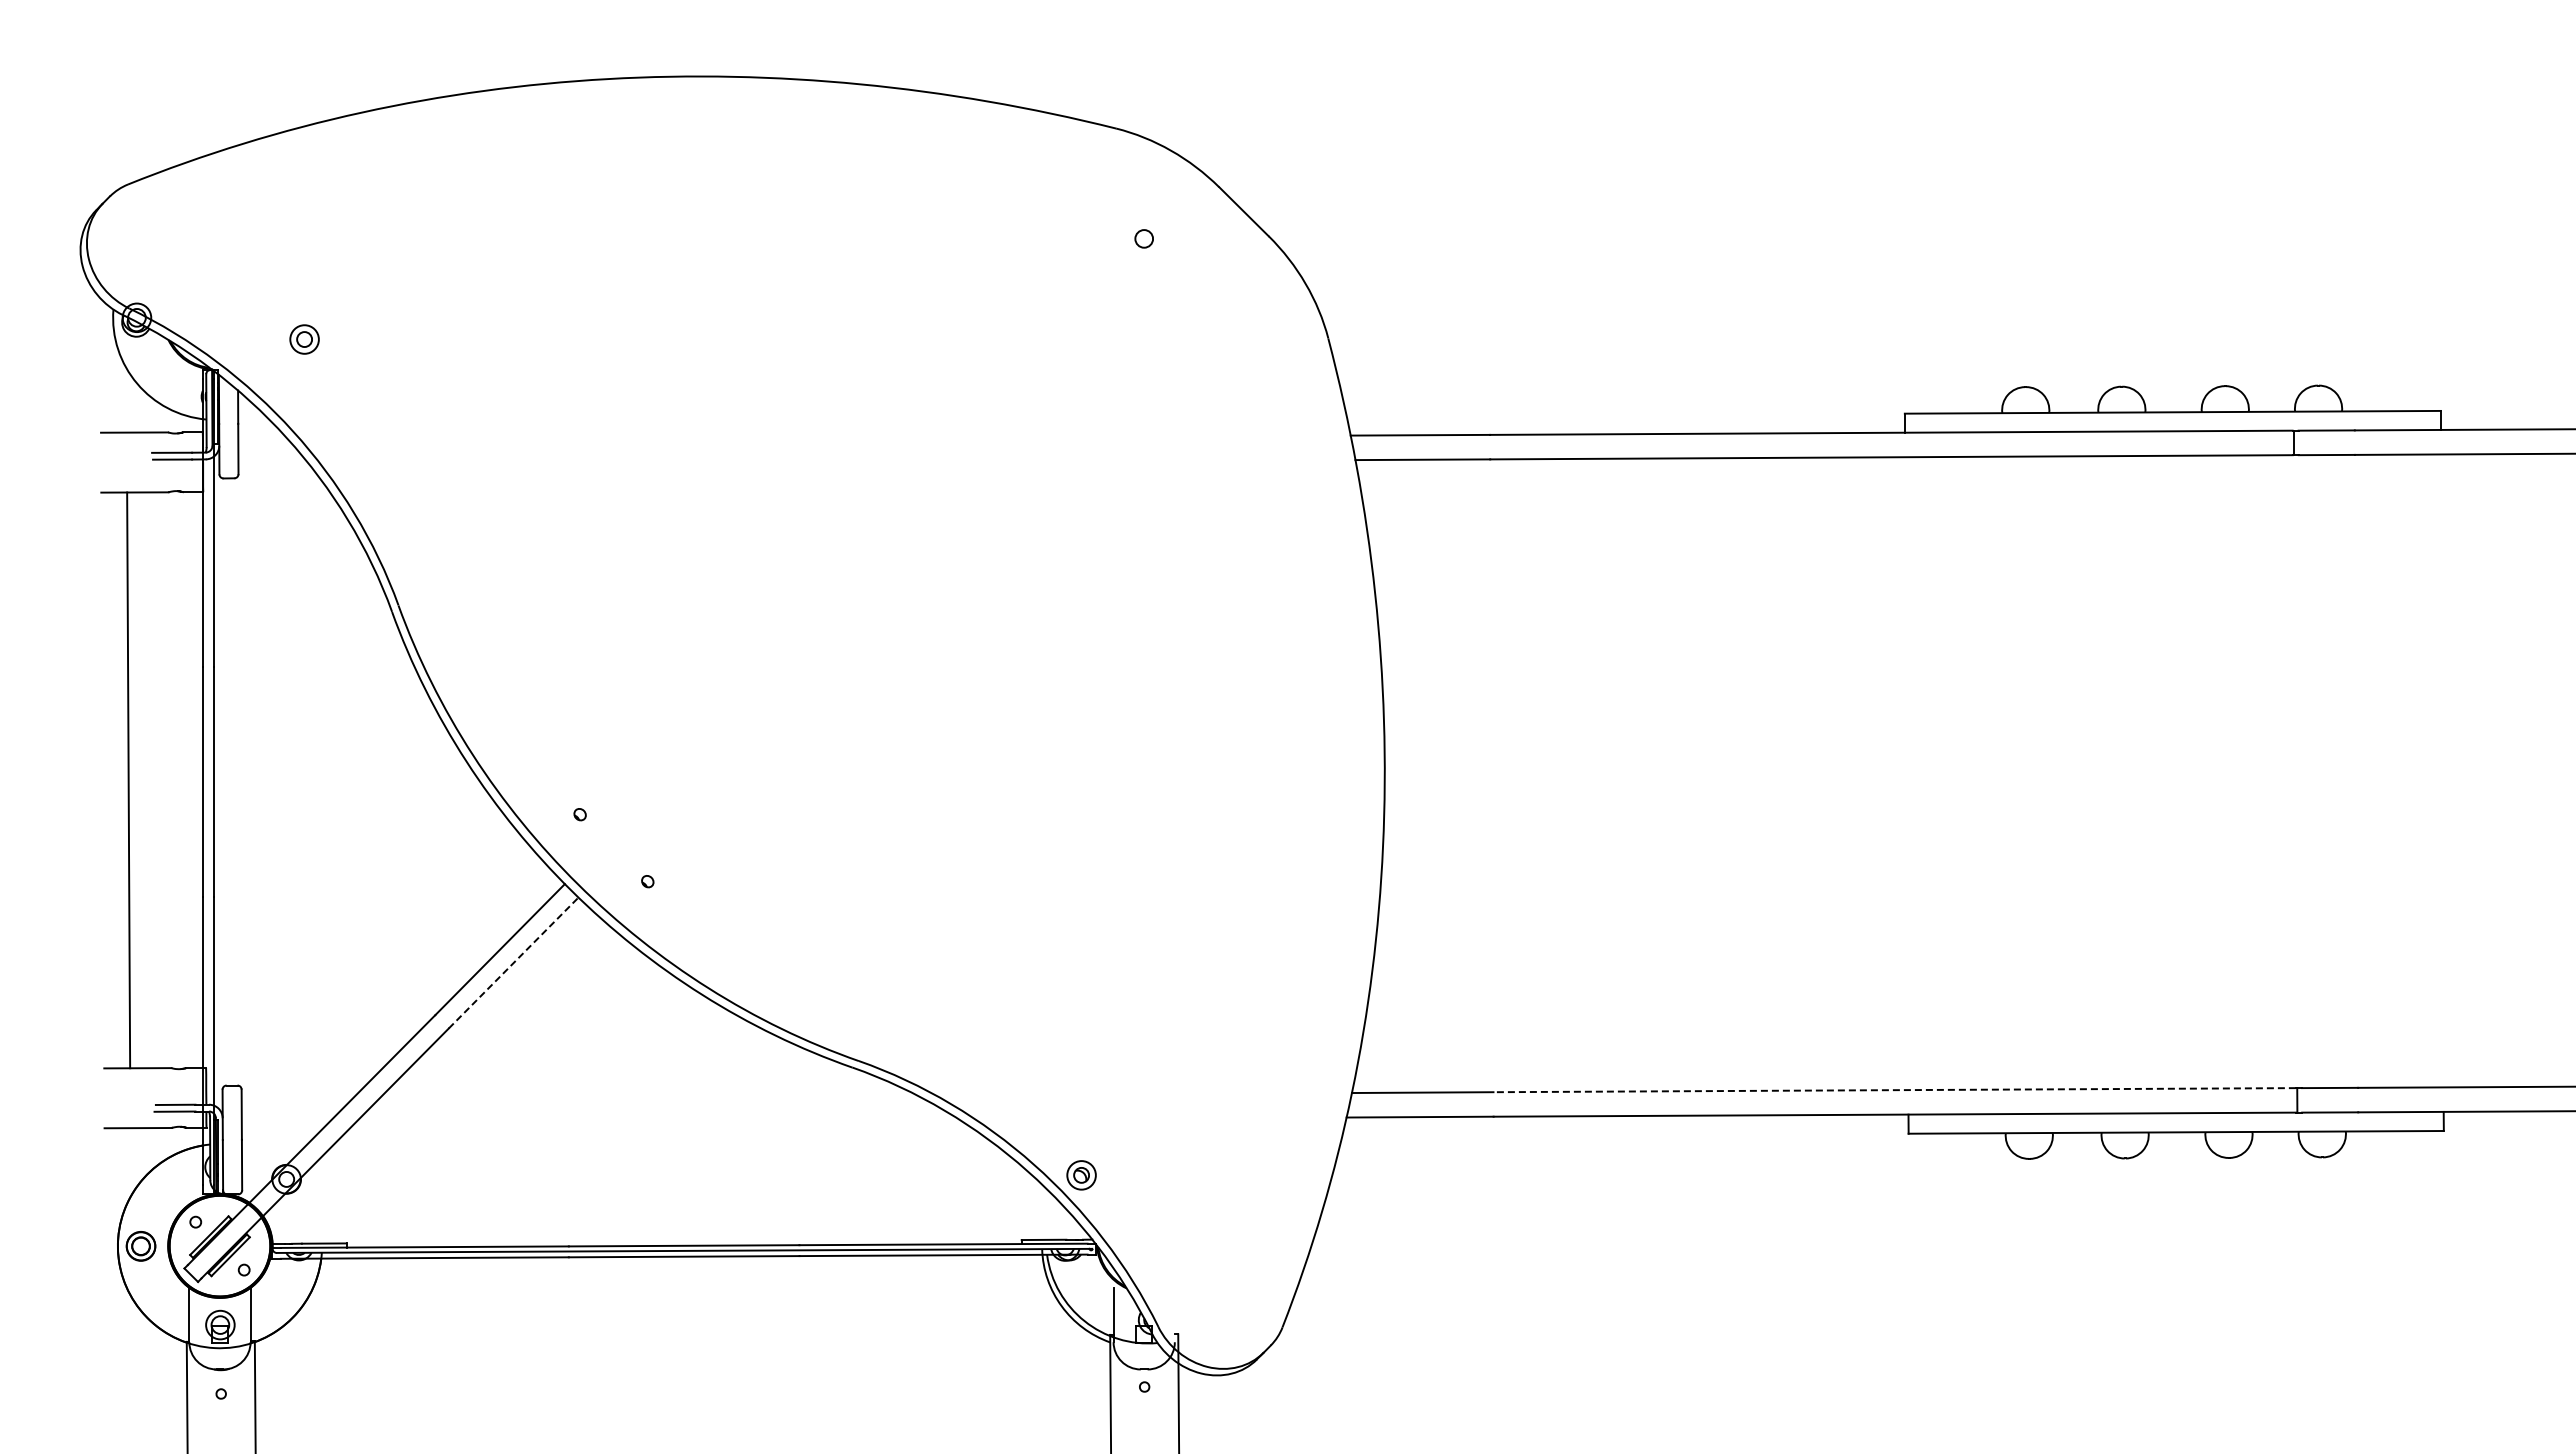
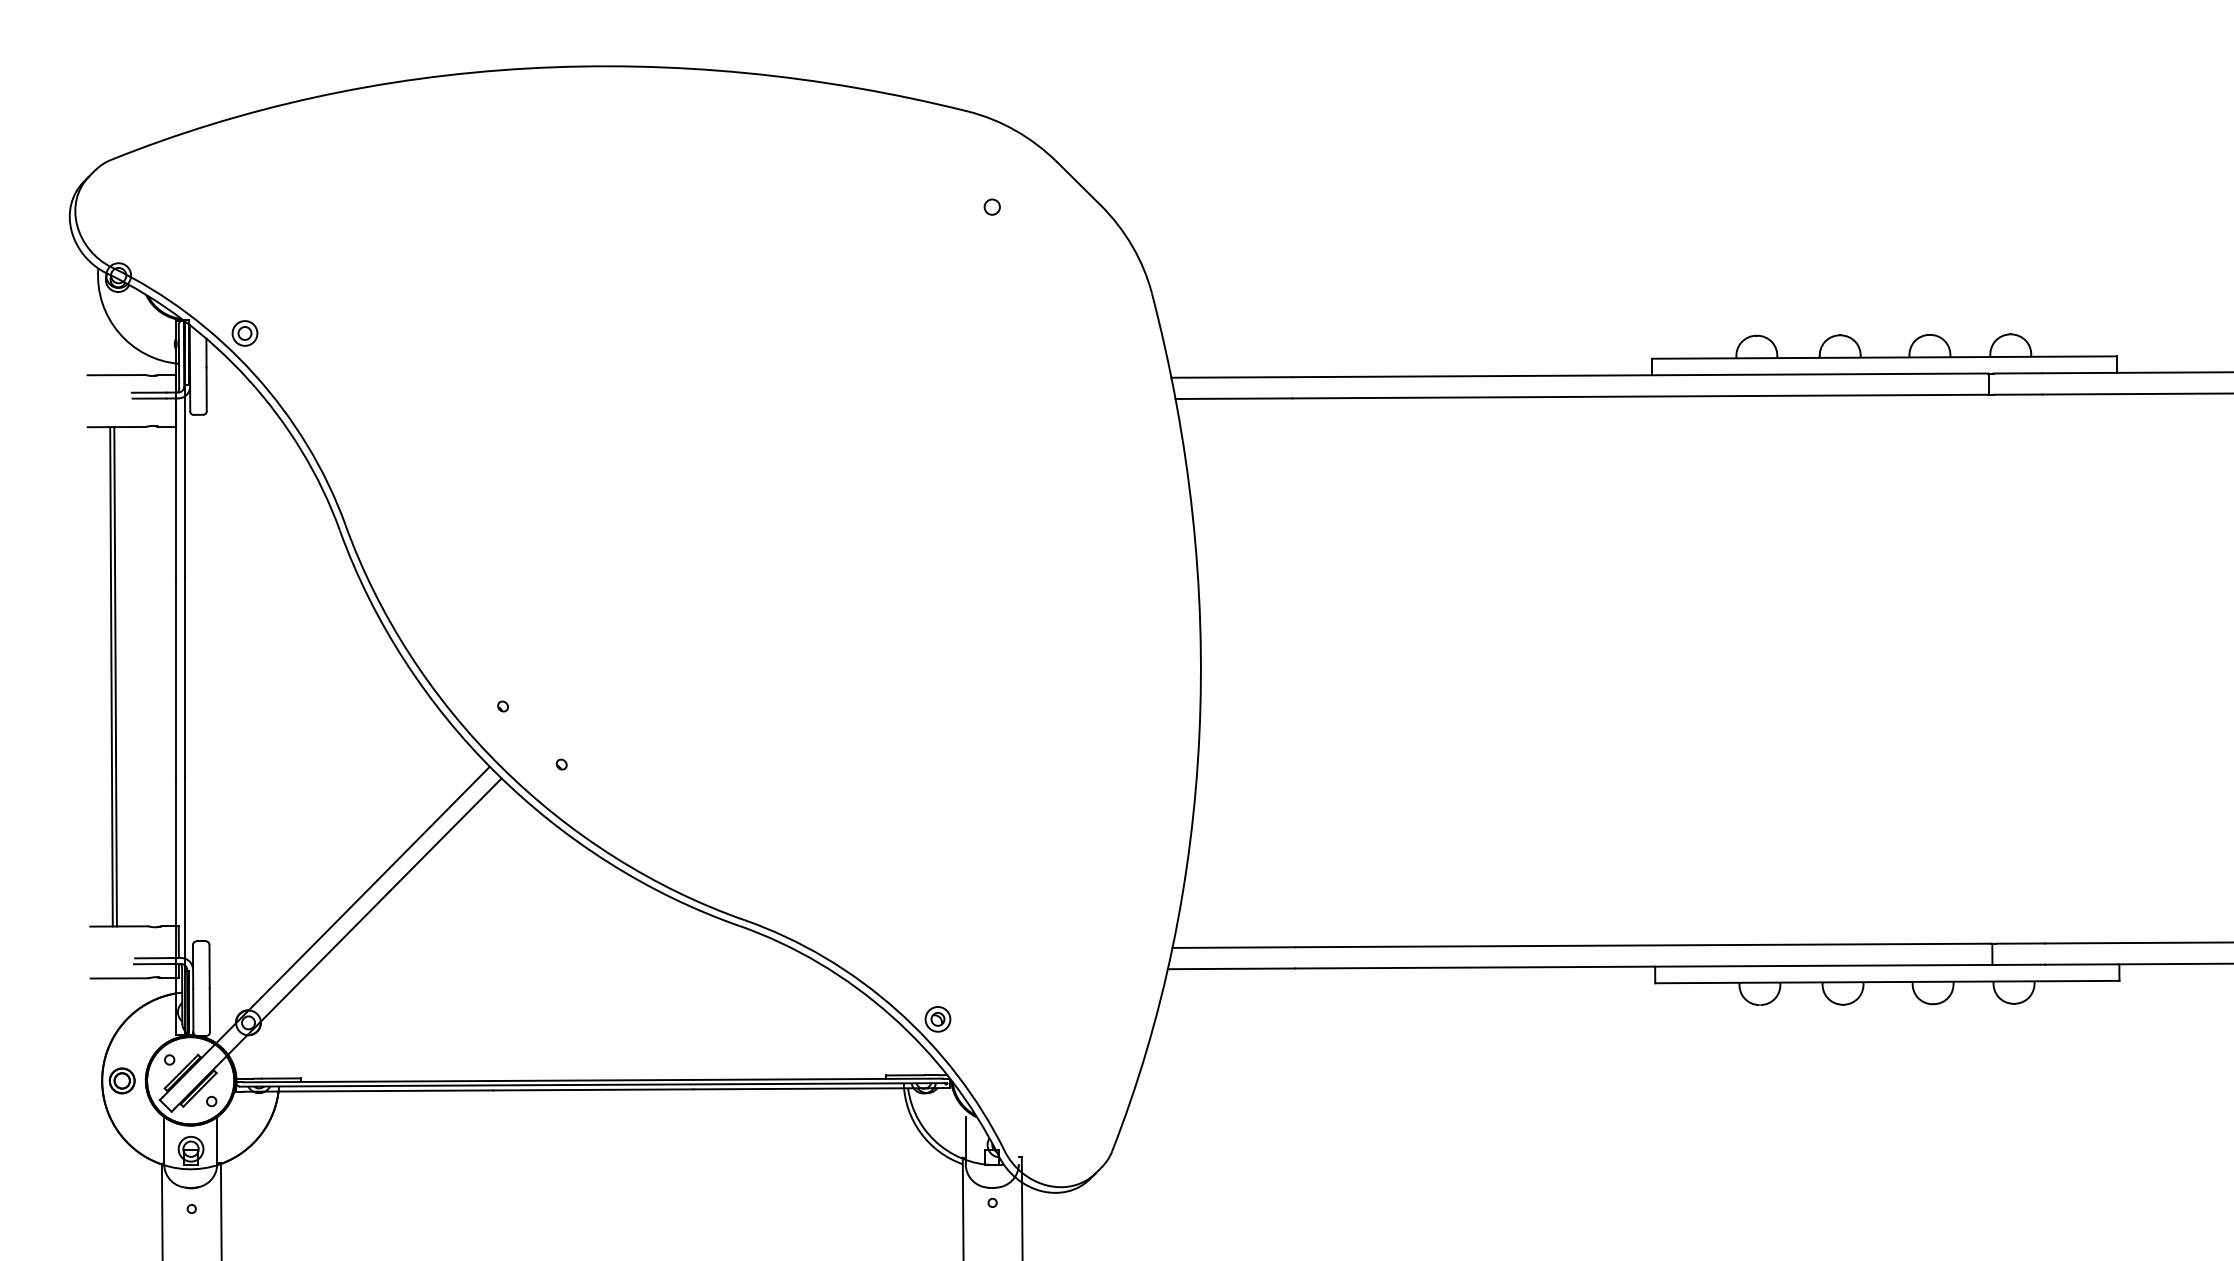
part: (304, 339) -> (244, 333), moved
line: (132, 780) -> (114, 676), added
line: (514, 962) -> (446, 834), dashed -> solid
line: (1894, 1090) -> (1643, 945), dashed -> solid

